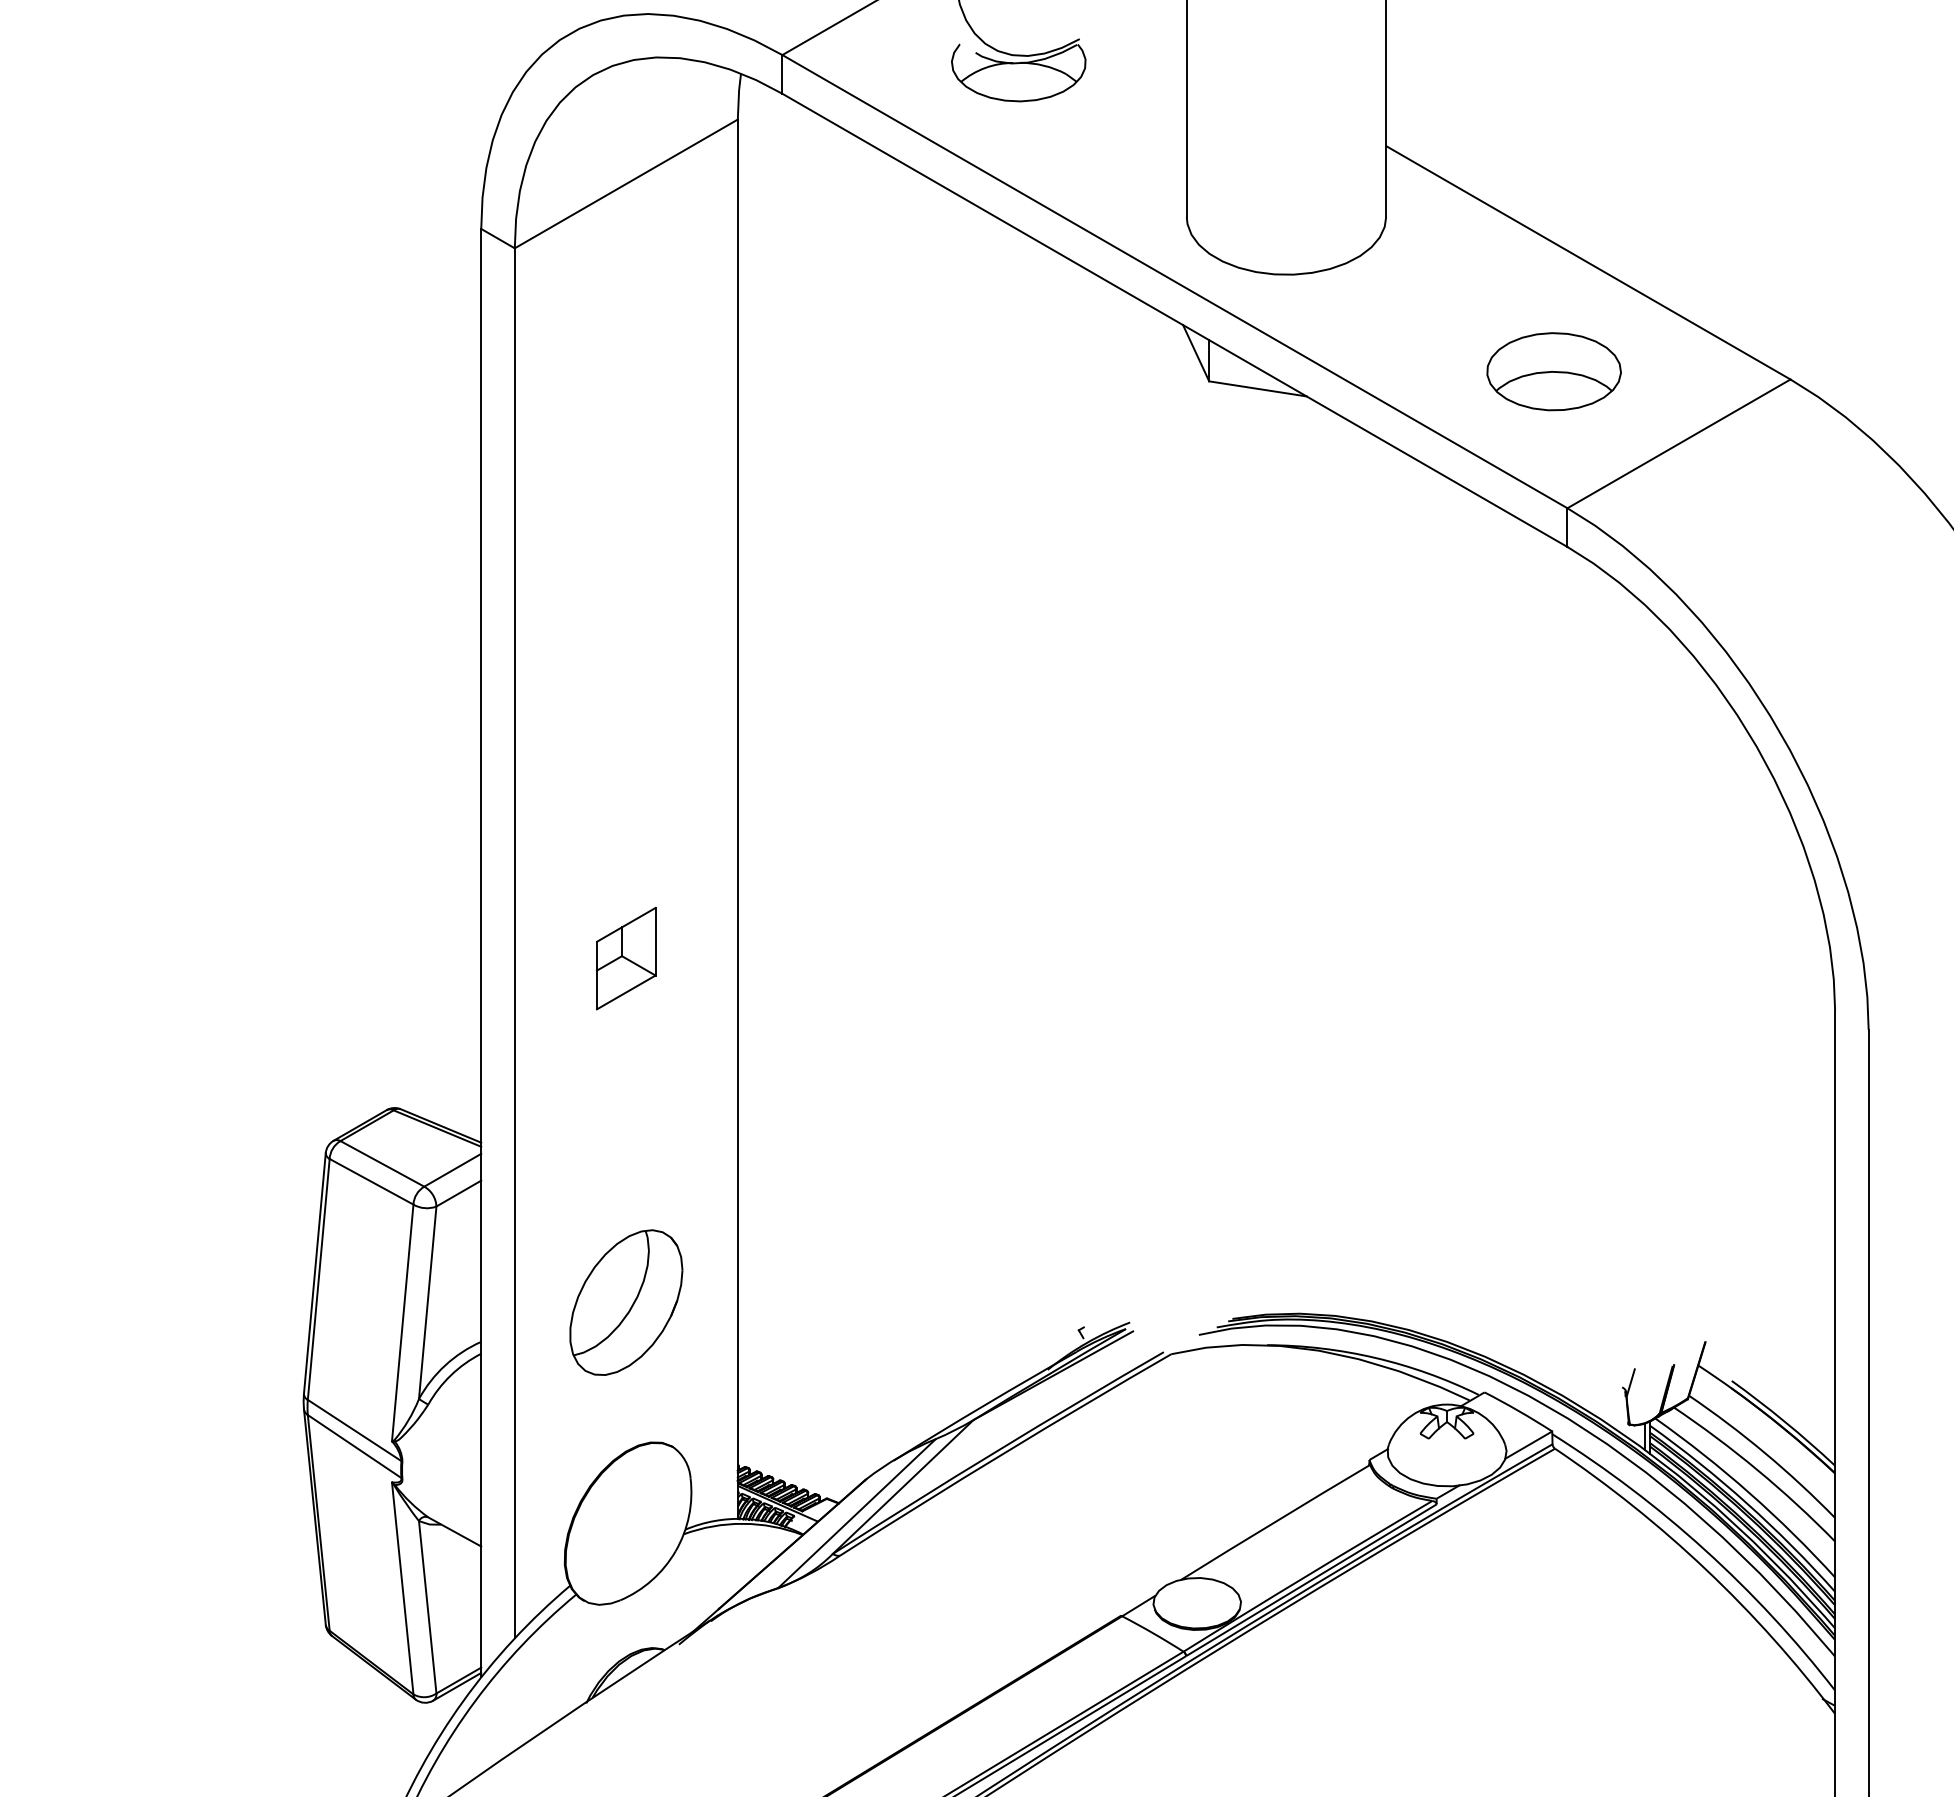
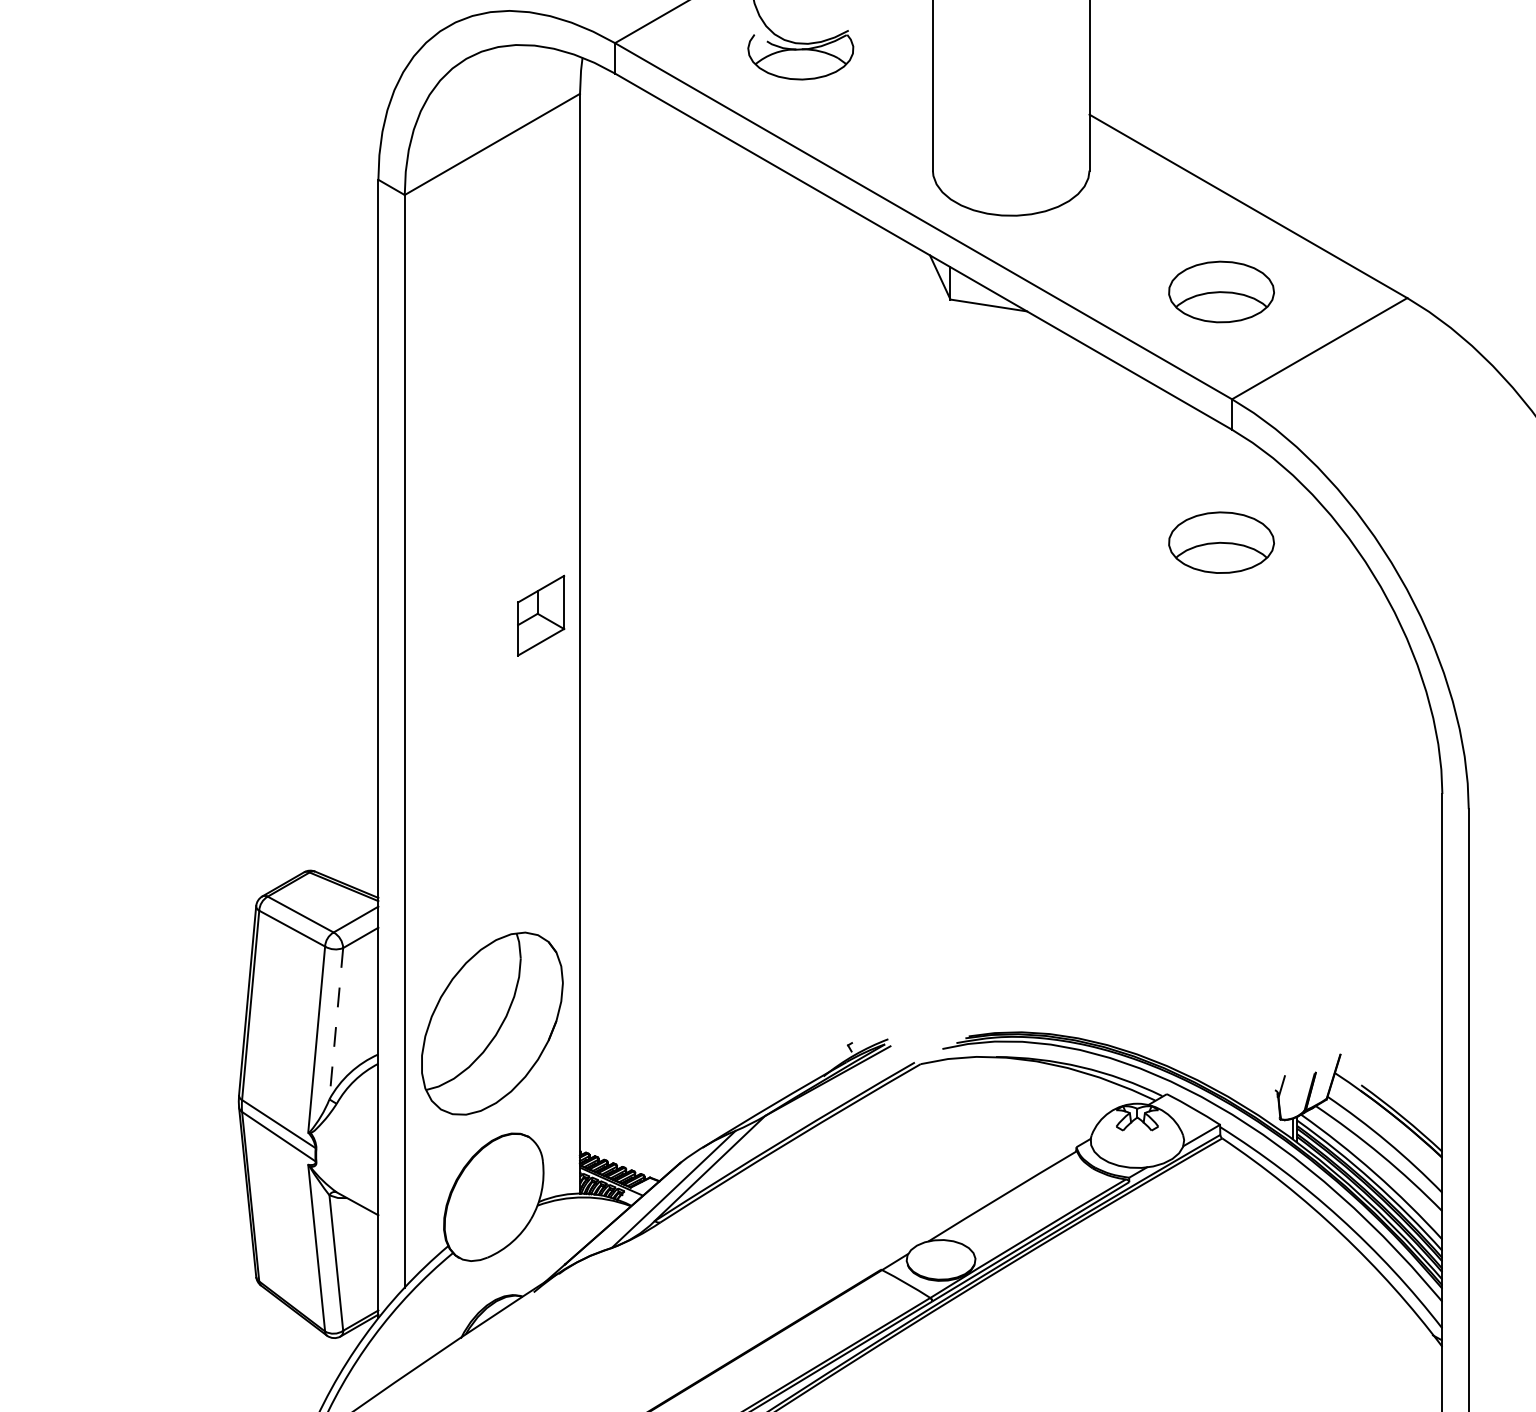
part: (1553, 690) -> (1221, 542), added
part: (626, 958) -> (541, 615), moved
line: (427, 1302) -> (336, 1023), solid -> dashed
part: (626, 1302) -> (492, 1023), size x1.6

